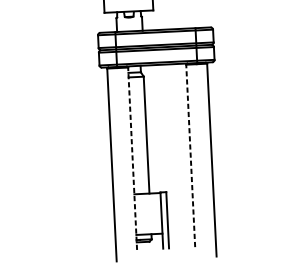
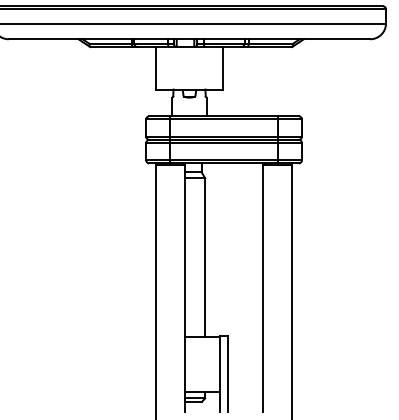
line: (190, 155) -> (263, 287), dashed -> solid
line: (132, 158) -> (184, 287), dashed -> solid

